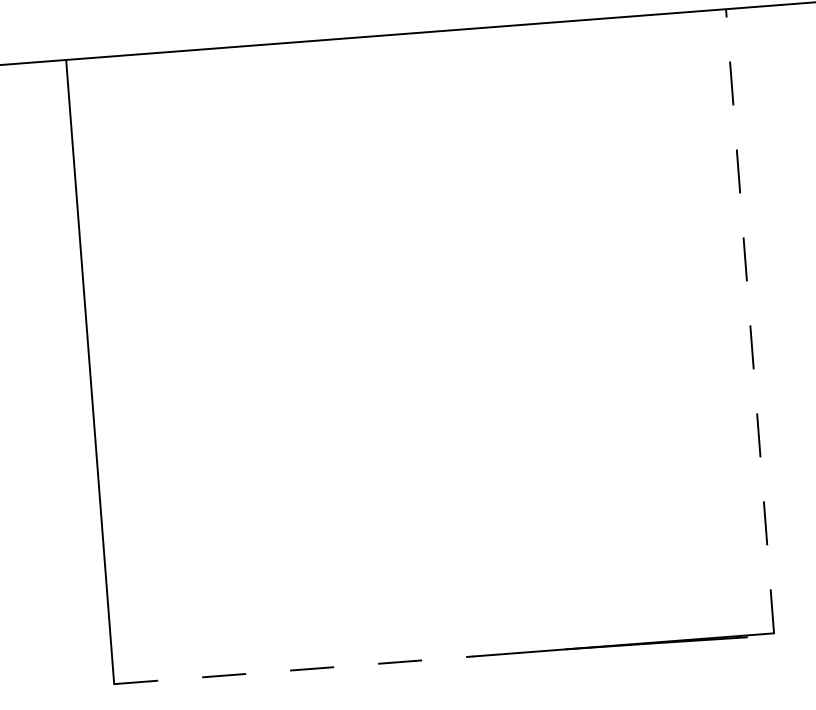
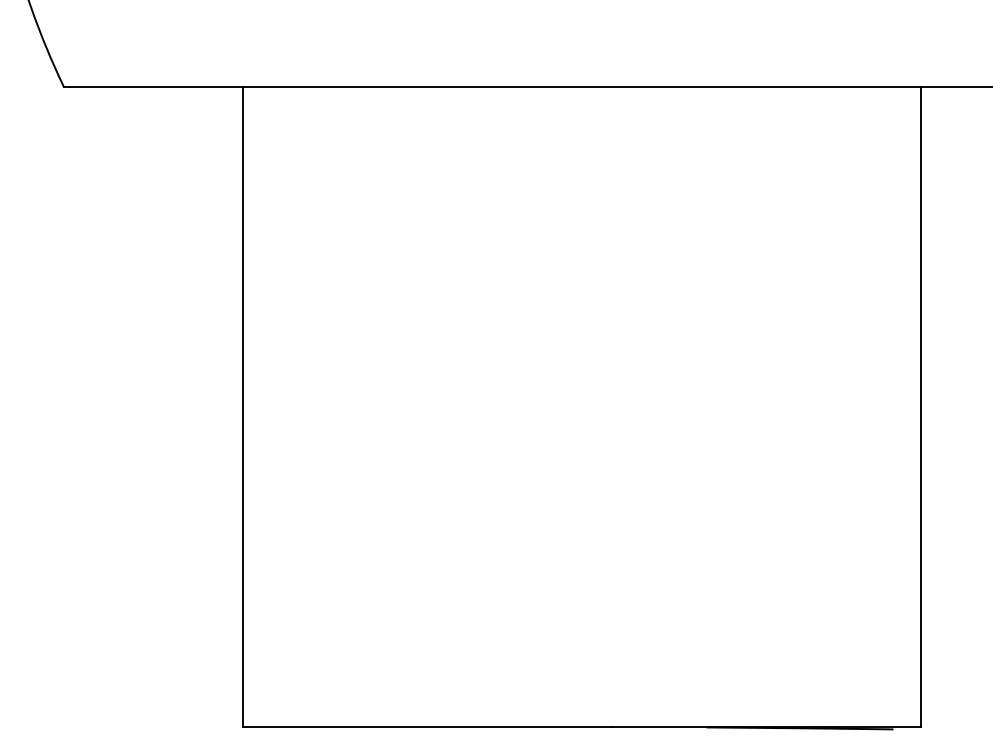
line: (749, 320) -> (920, 406), dashed -> solid
line: (294, 670) -> (428, 727), dashed -> solid

